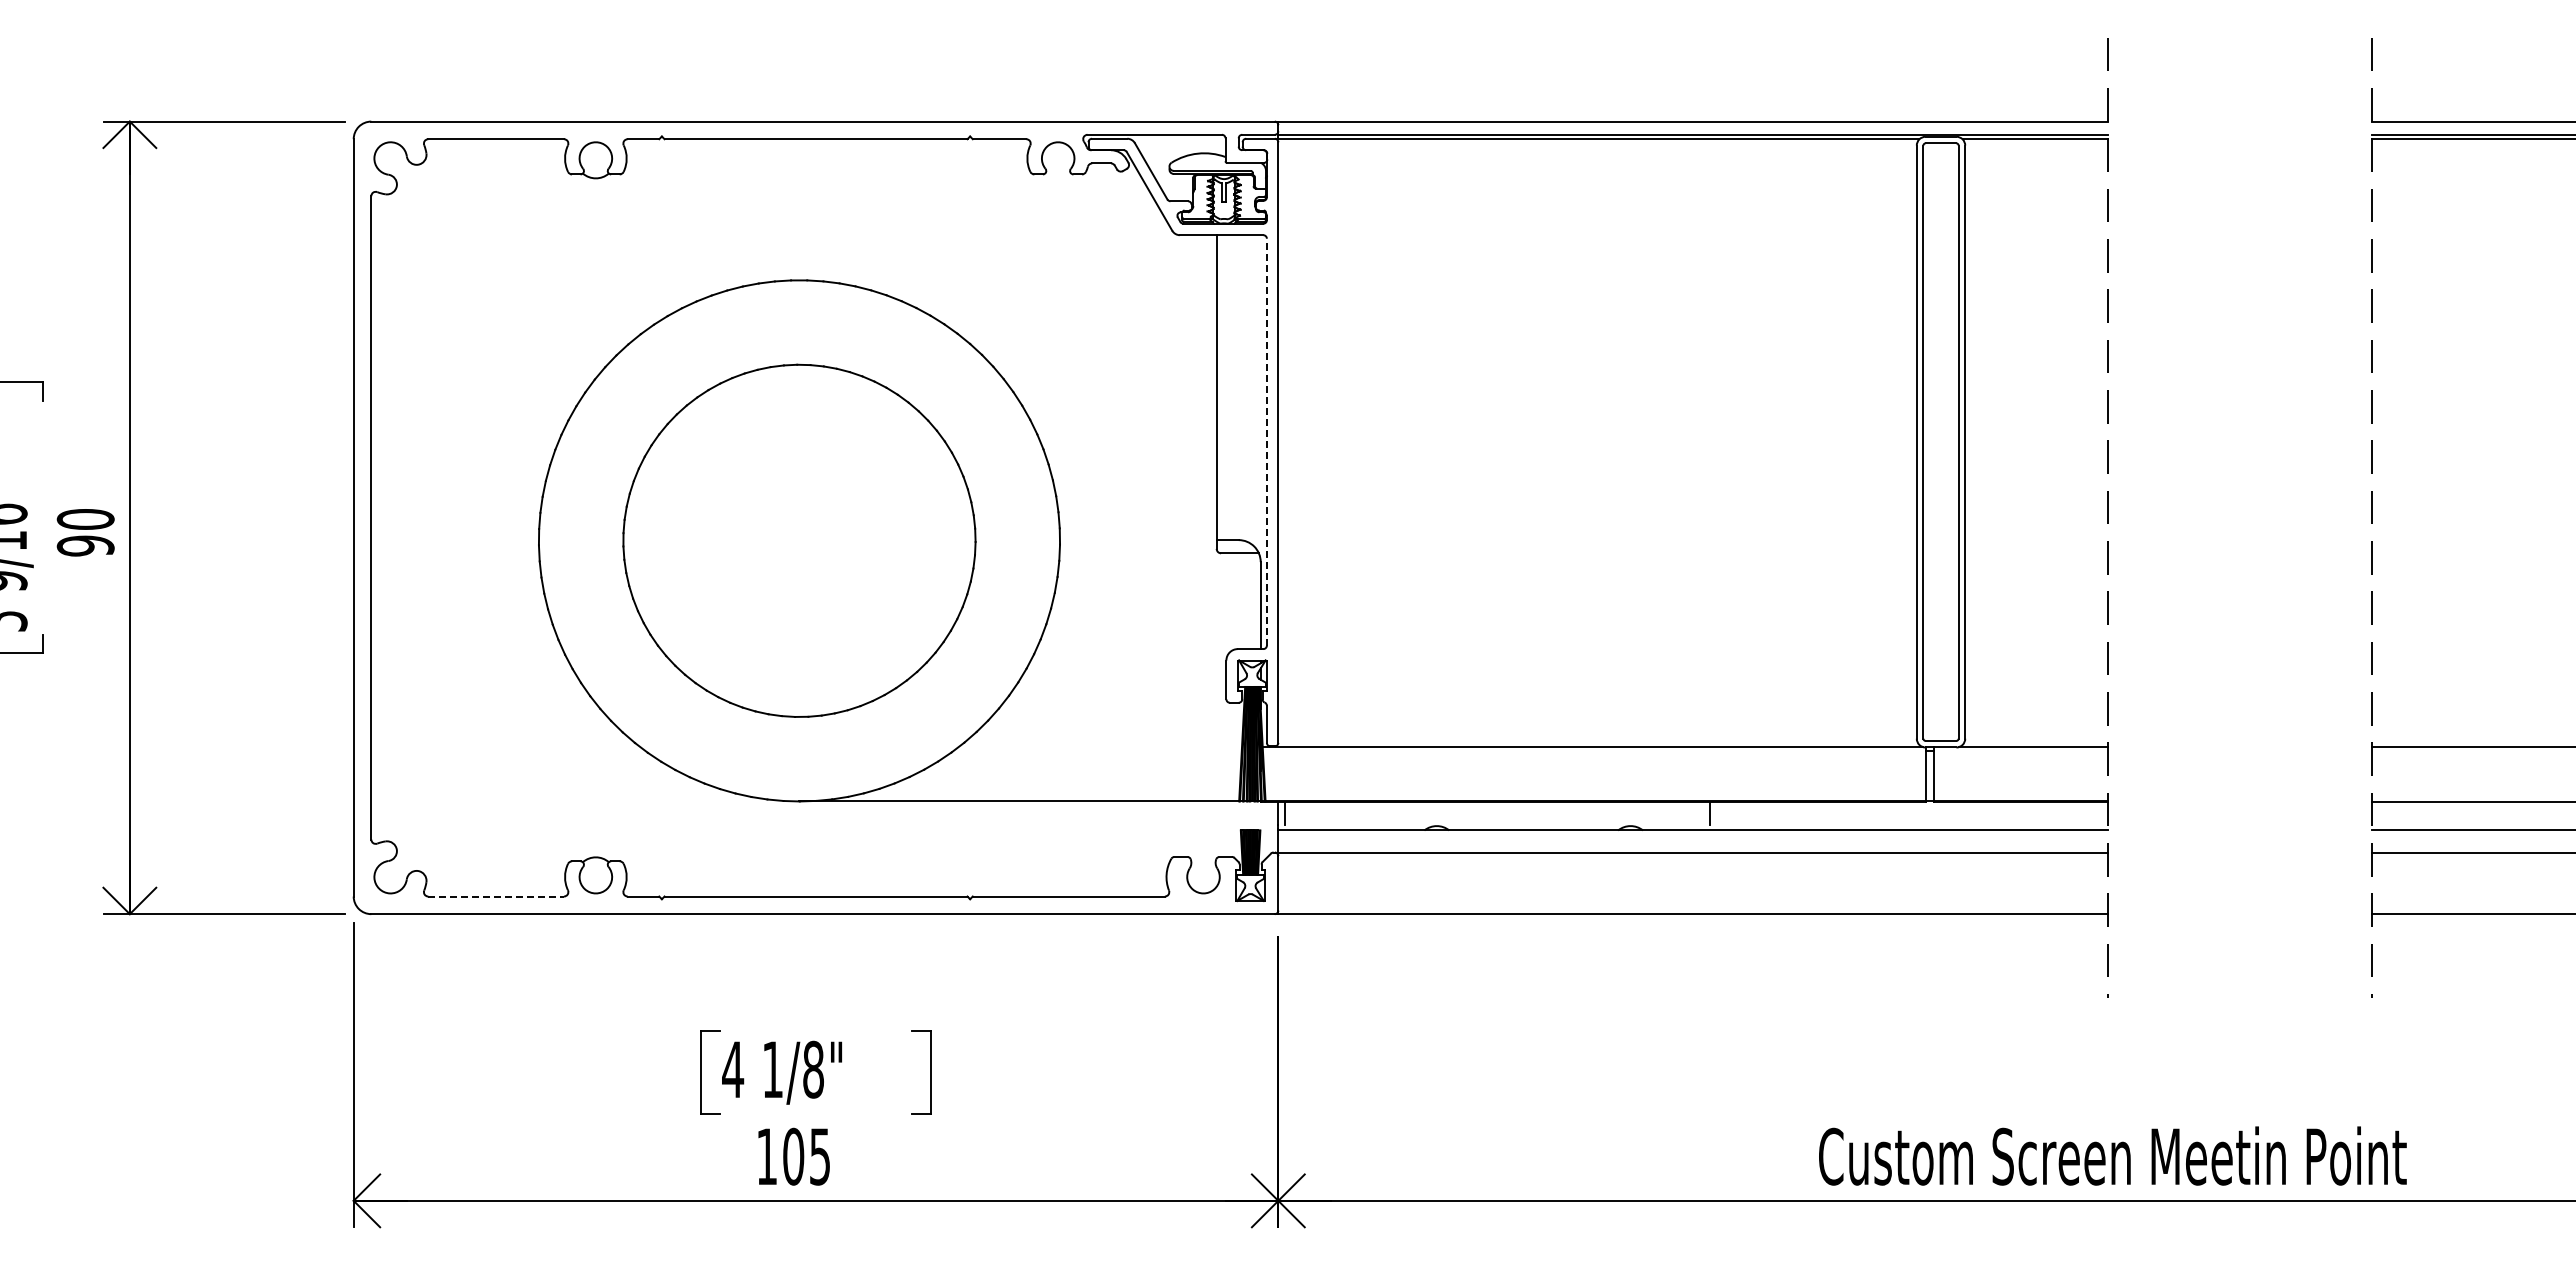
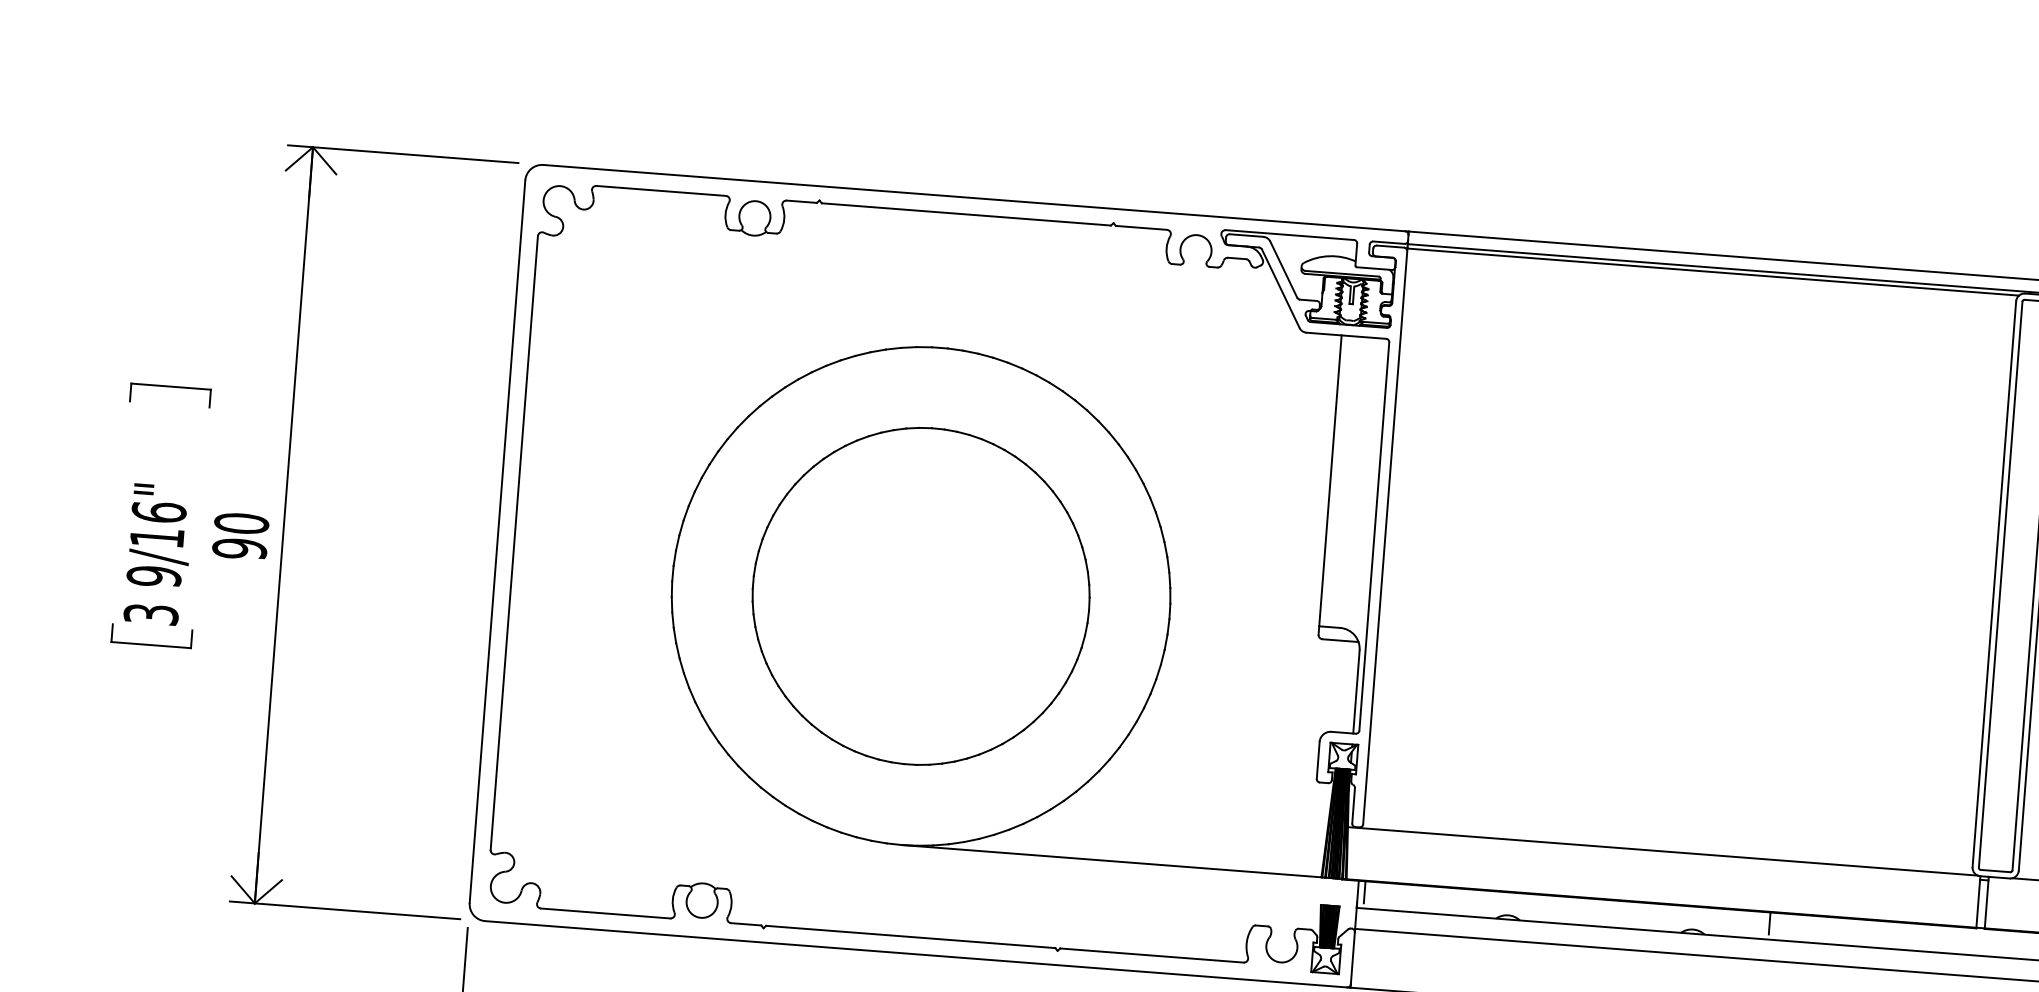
line: (1266, 441) -> (1373, 535), dashed -> solid
line: (496, 896) -> (605, 913), dashed -> solid

